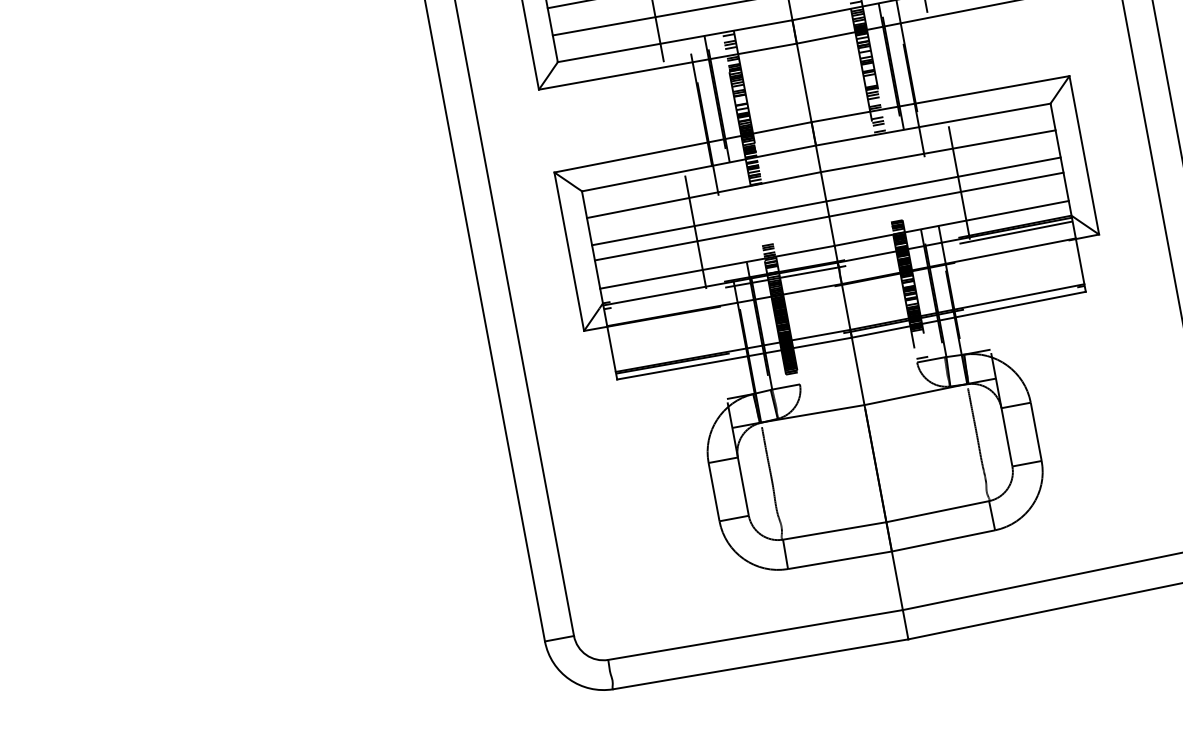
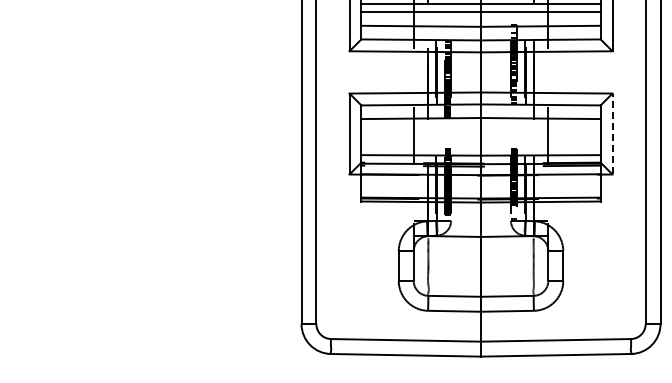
line: (1084, 154) -> (612, 133), solid -> dashed
line: (825, 200) -> (480, 132), removed
line: (828, 216) -> (480, 140), removed

